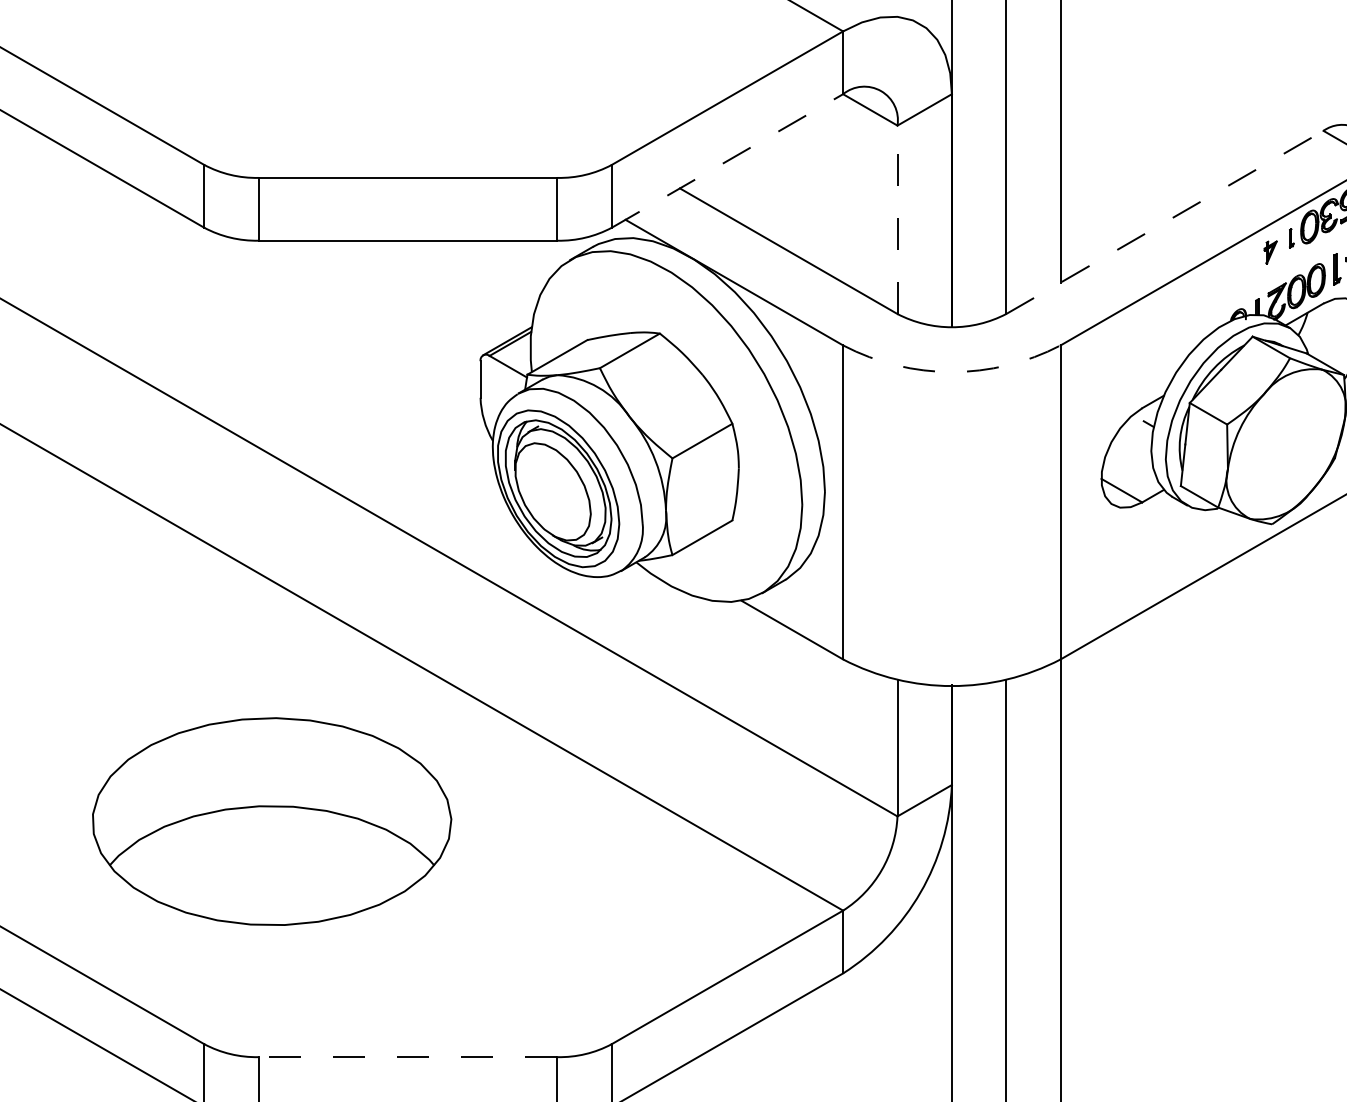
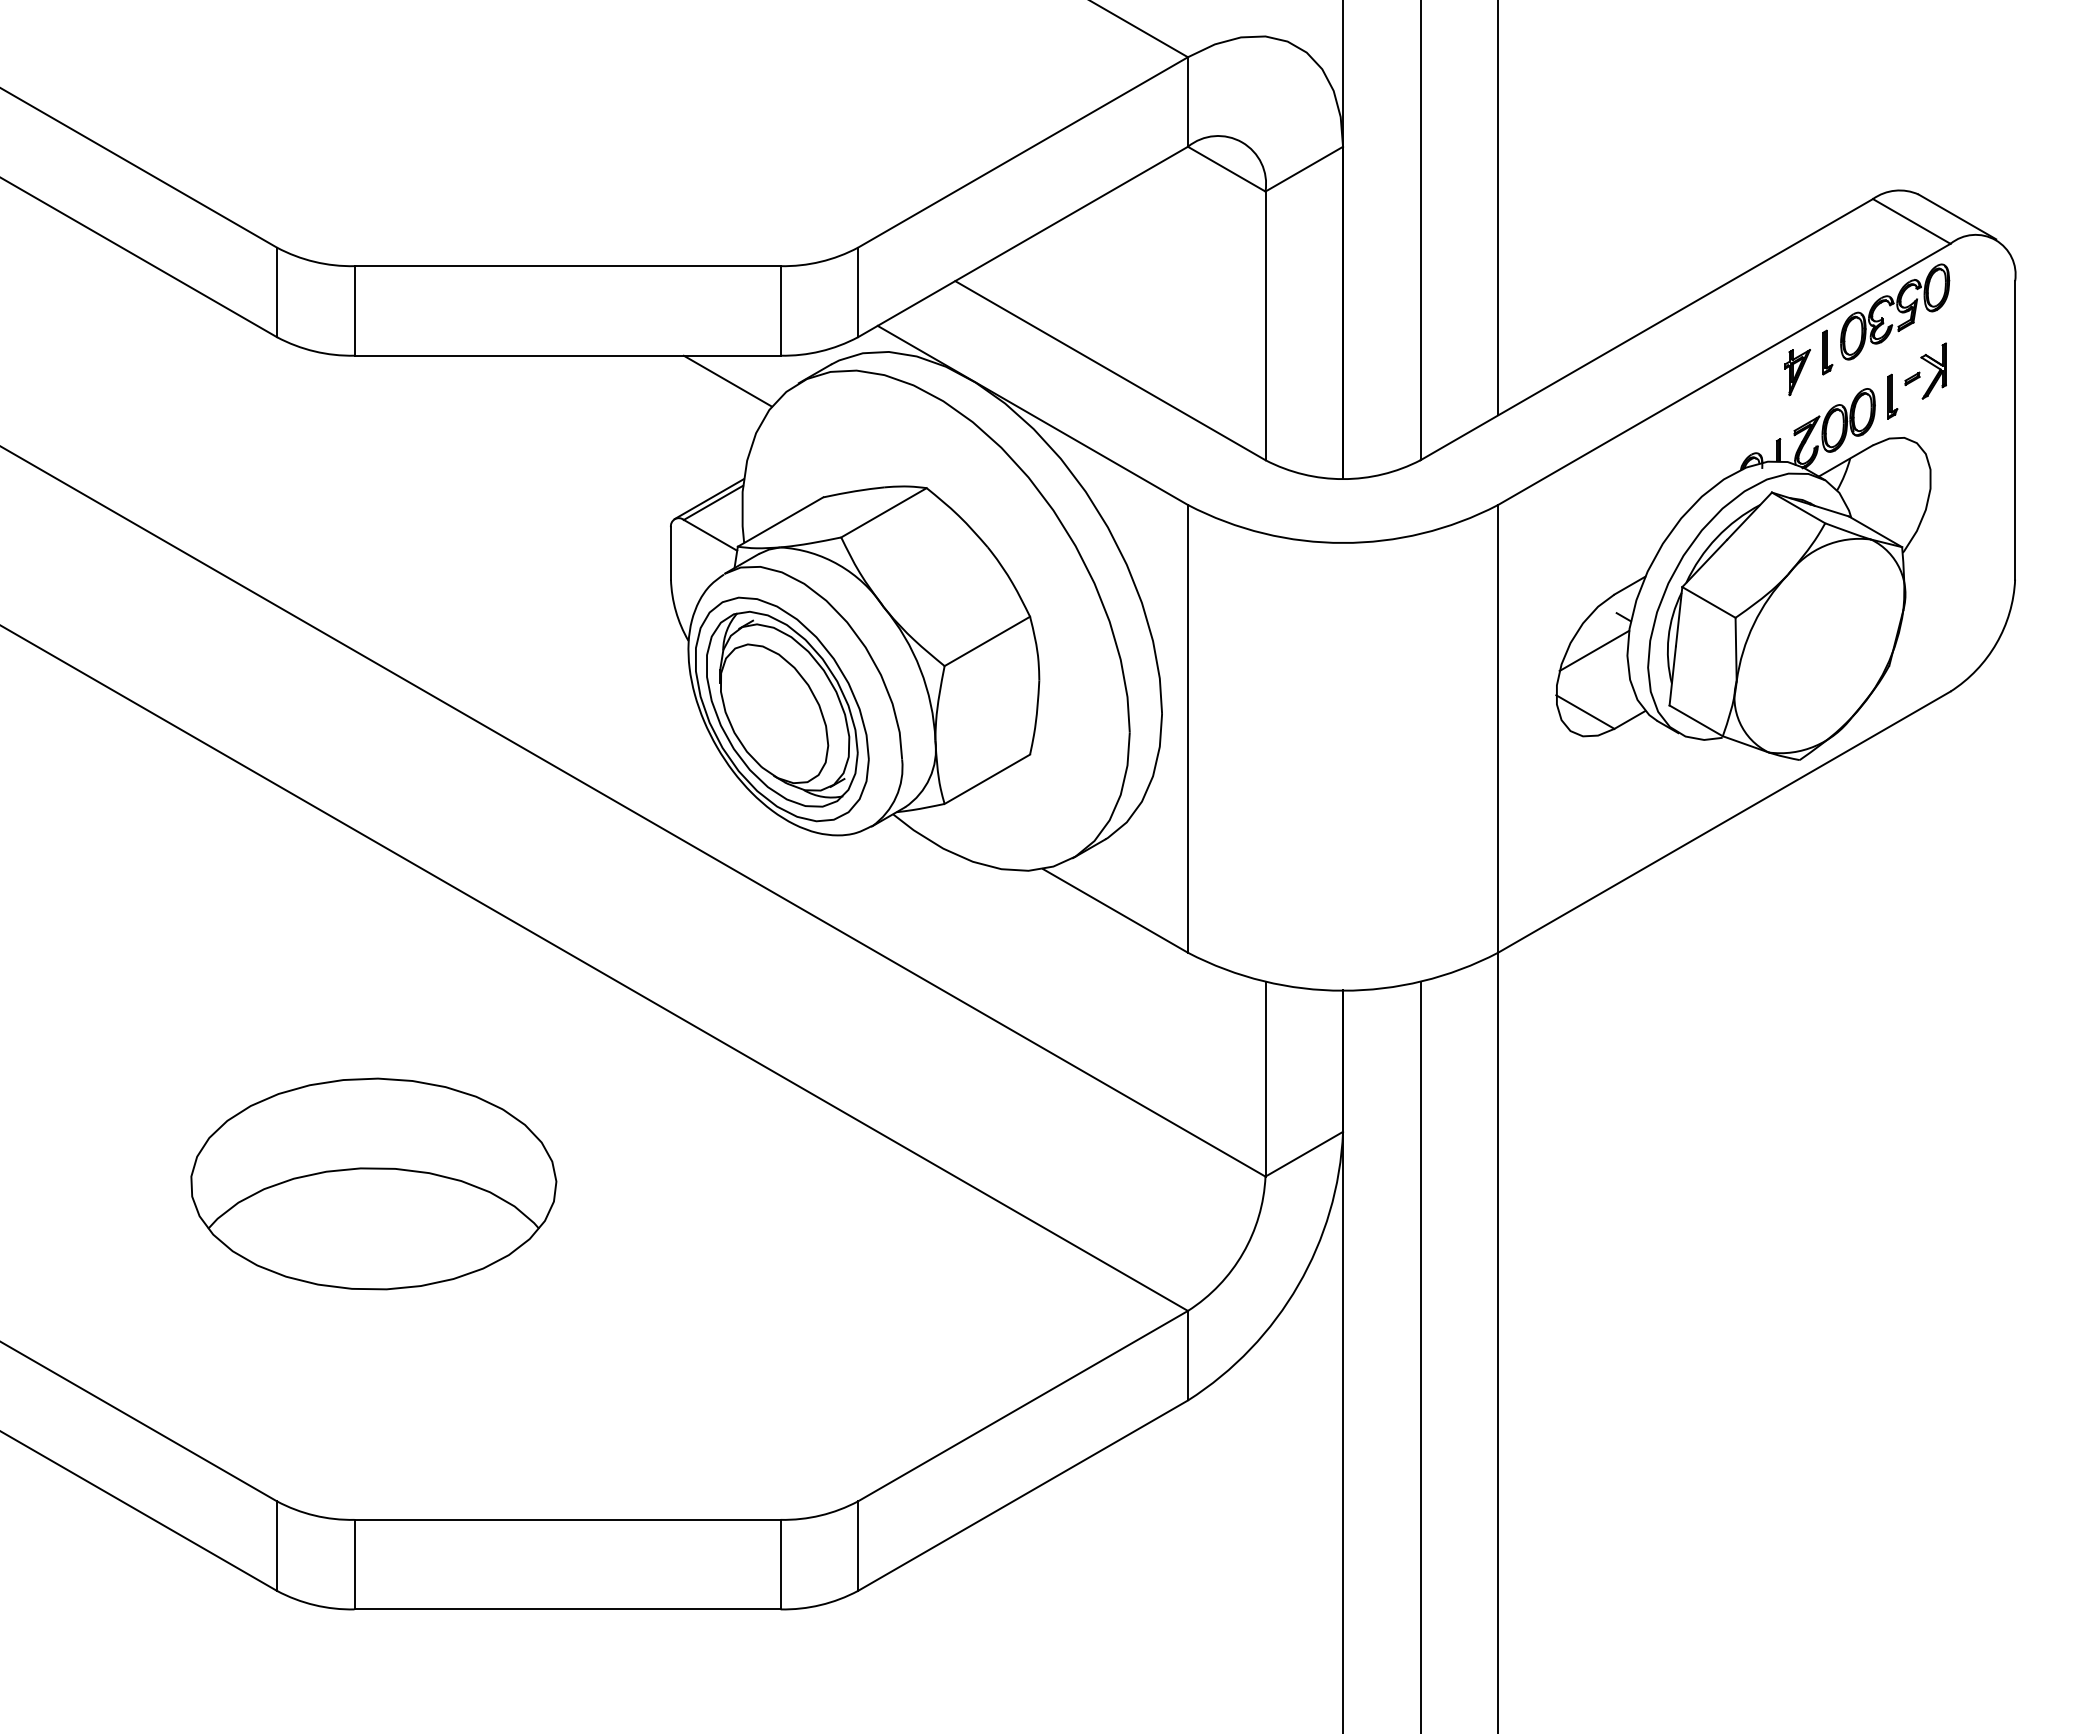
line: (727, 160) -> (1023, 241), dashed -> solid
line: (897, 219) -> (1265, 325), dashed -> solid
line: (1165, 222) -> (1647, 329), dashed -> solid
part: (1291, 238) -> (1827, 352), size x1.67
part: (1270, 252) -> (1797, 372), size x1.43
line: (520, 258) -> (727, 380), added
arc: (952, 371) -> (1343, 542), dashed -> solid
line: (1128, 447) -> (1594, 650), added
part: (271, 821) -> (373, 1183), size x0.71
line: (407, 1056) -> (567, 1519), dashed -> solid

